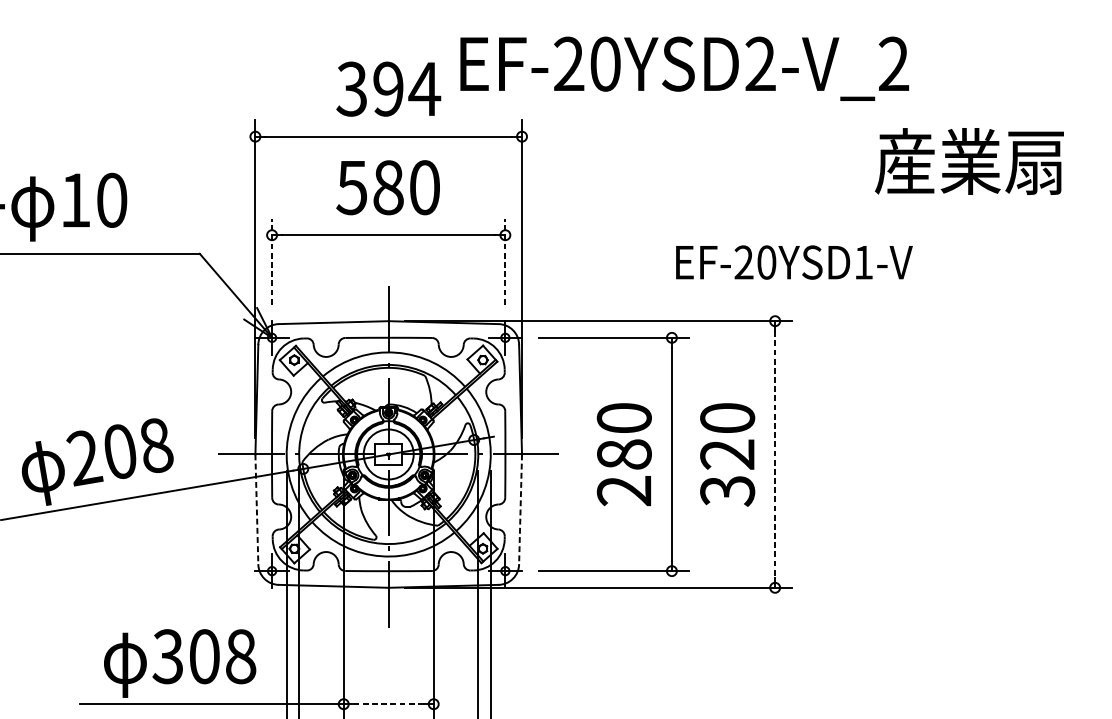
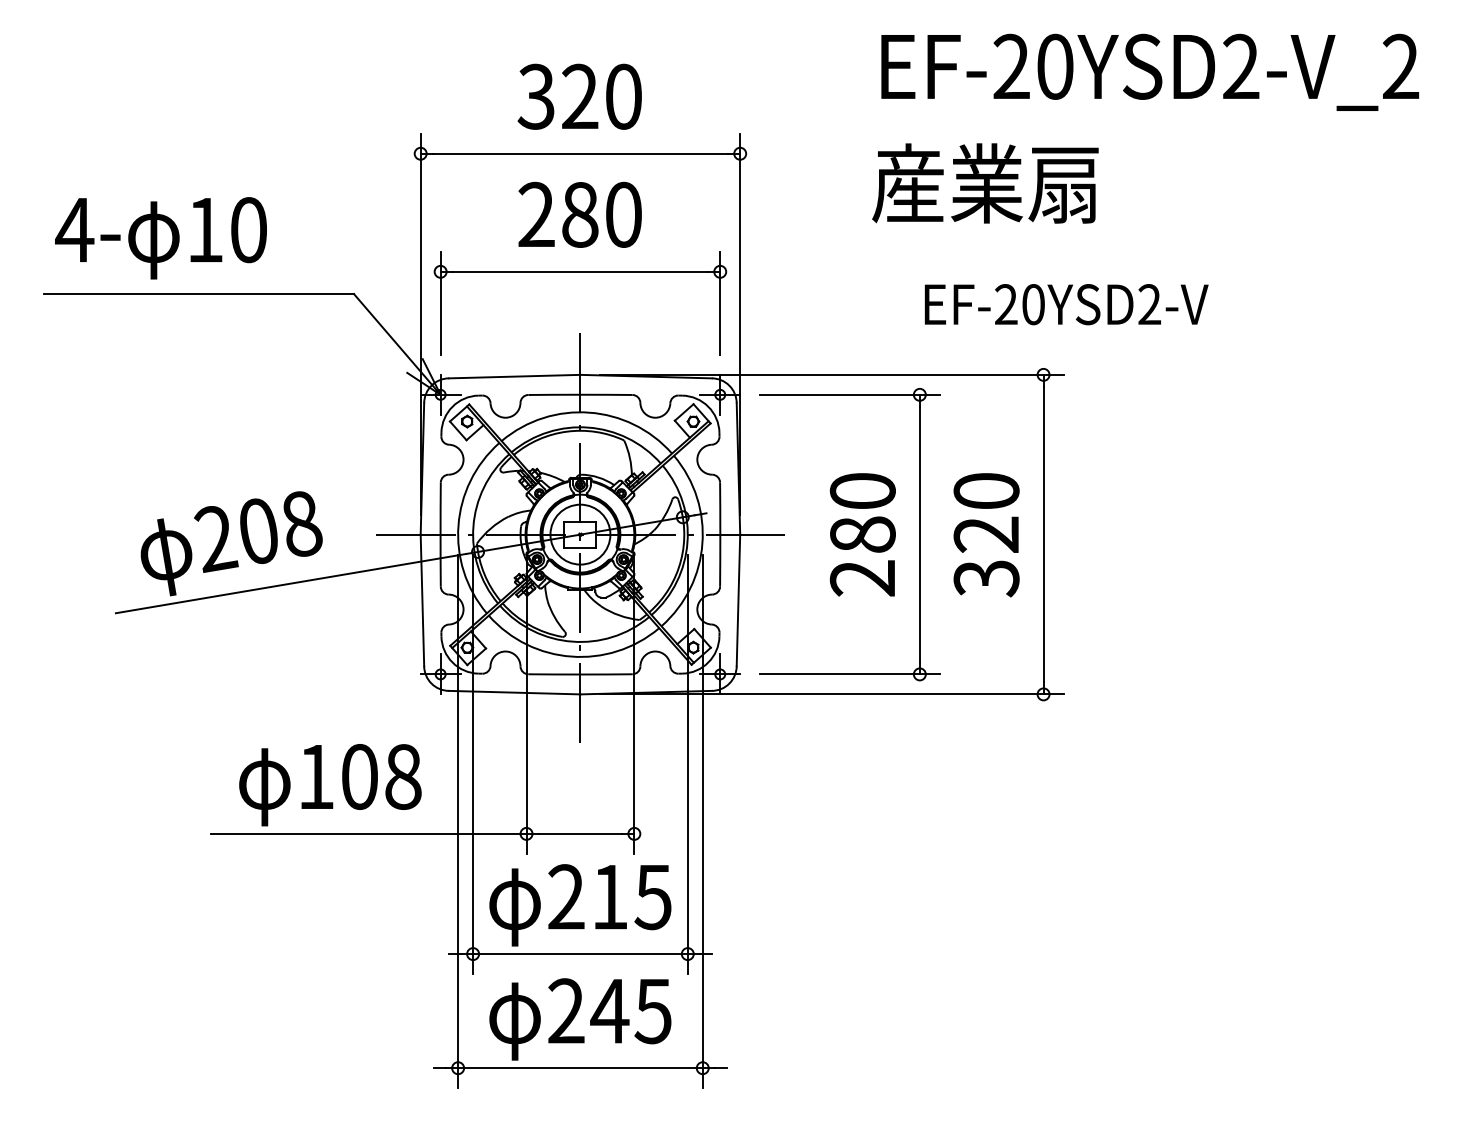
text: (684, 68) -> (1150, 71), moved
text: (407, 88) -> (602, 96), 394 -> 320
text: (969, 161) -> (985, 183), moved
text: (351, 187) -> (535, 214), 580 -> 280
line: (271, 261) -> (440, 303), dashed -> solid
line: (505, 261) -> (720, 303), dashed -> solid
text: (863, 262) -> (1149, 304), EF-20YSD1-V -> EF-20YSD2-V
line: (775, 454) -> (1043, 534), dashed -> solid
line: (256, 509) -> (422, 600), dashed -> solid
line: (520, 509) -> (738, 600), dashed -> solid
text: (167, 656) -> (315, 776), 308 -> 108
line: (388, 703) -> (580, 833), dashed -> solid

